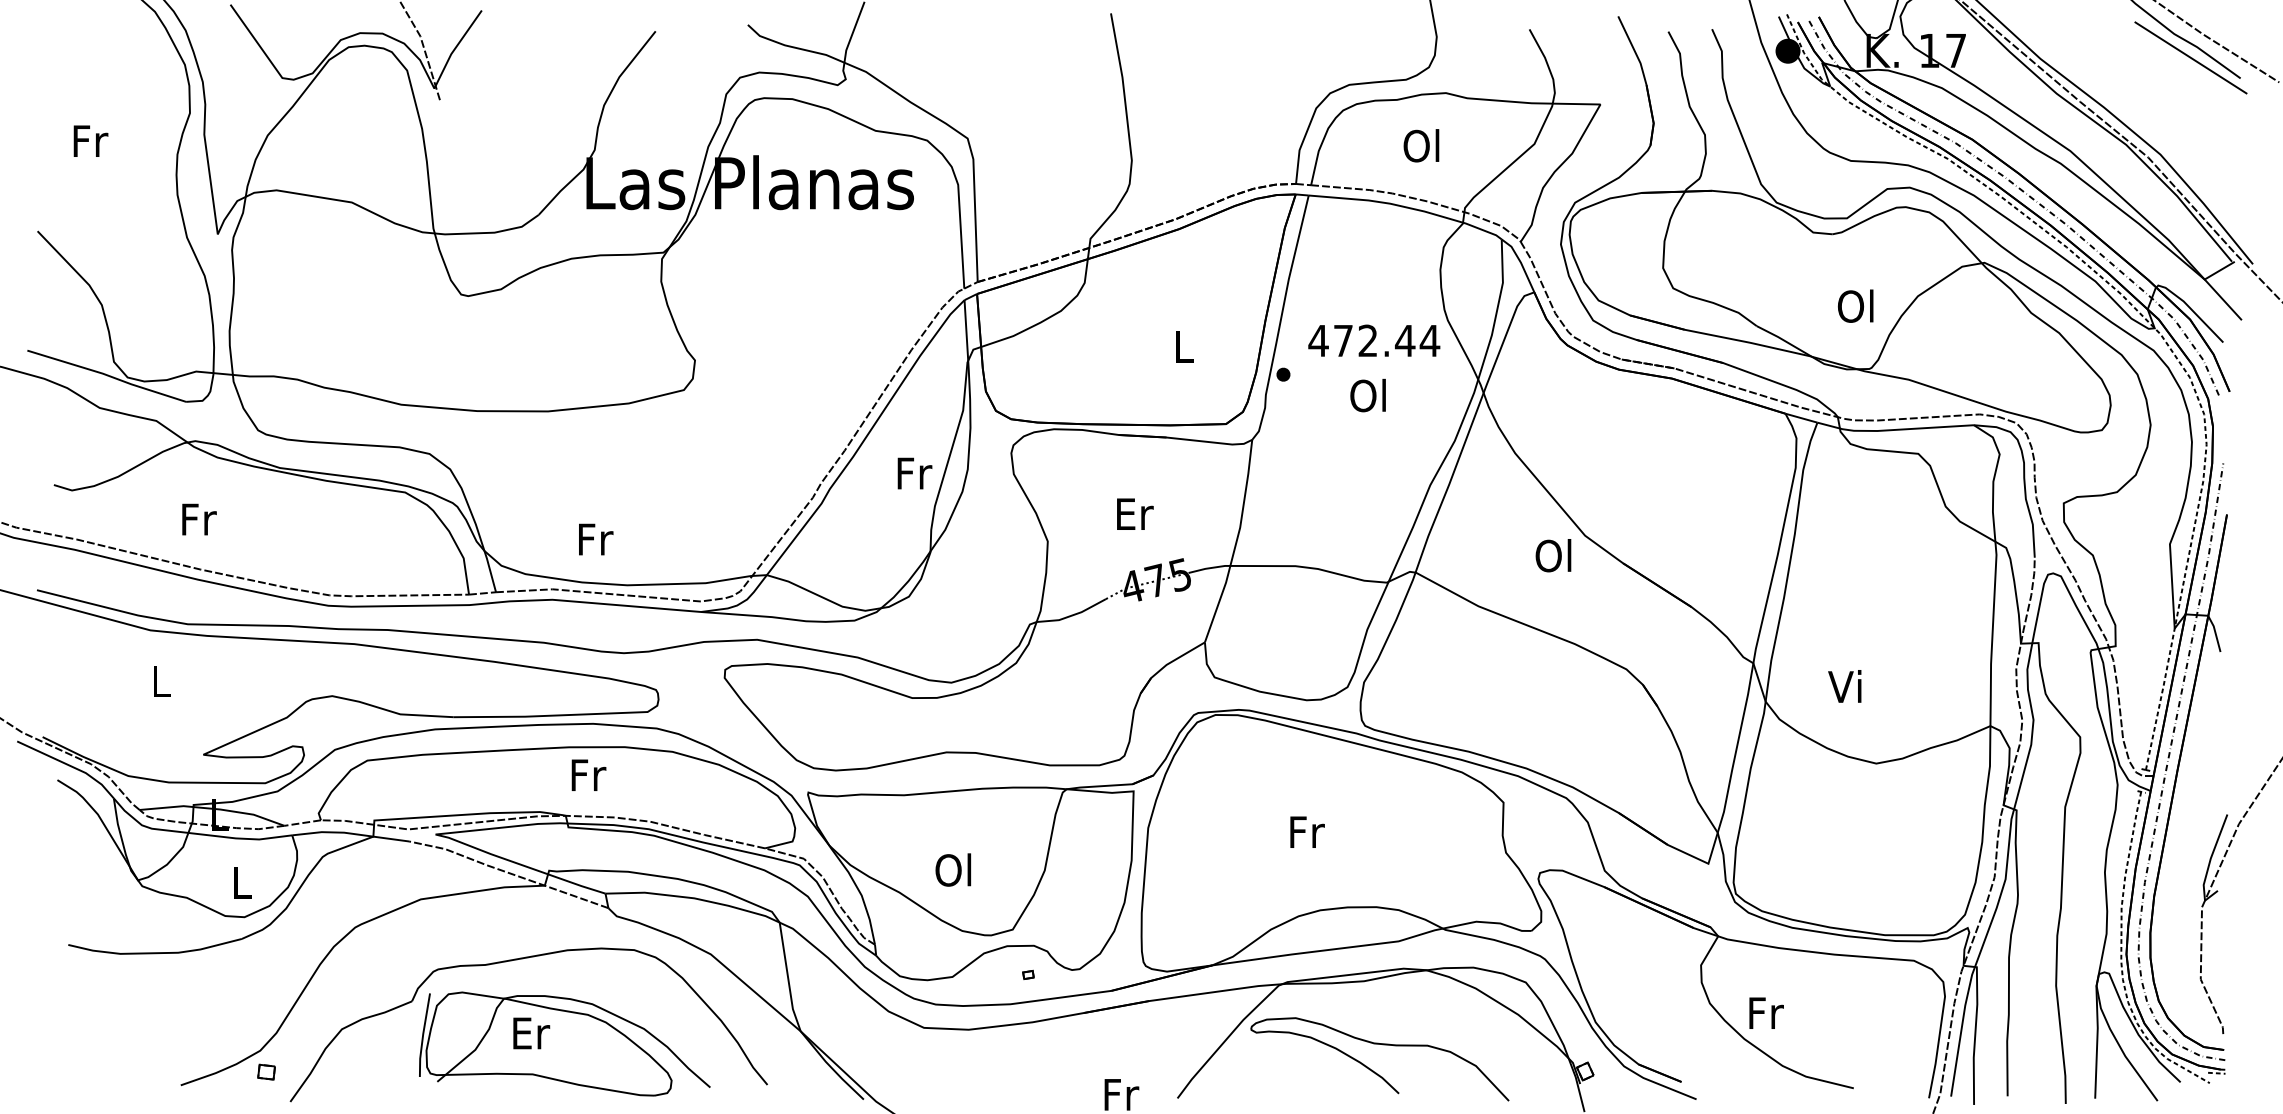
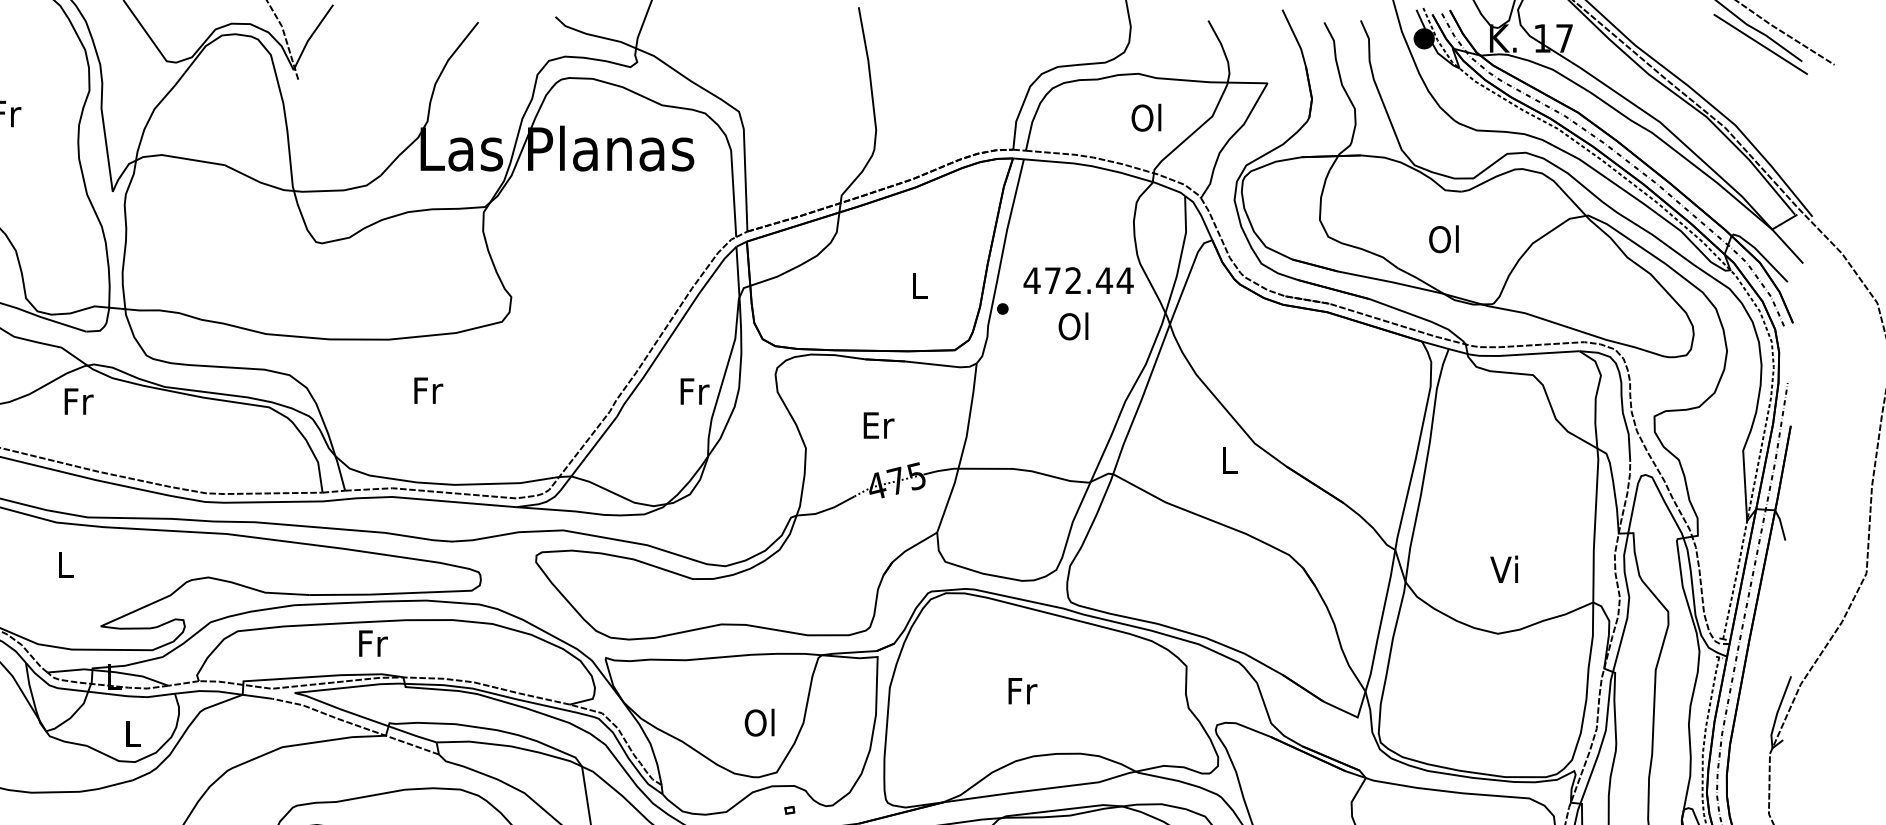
text: (1421, 145) -> (1146, 117), moved
text: (1855, 305) -> (1443, 238), moved
text: (199, 519) -> (79, 401), moved
text: (596, 539) -> (429, 390), moved
text: (1553, 555) -> (1228, 459), Ol -> L
text: (1844, 686) -> (1503, 569), moved
text: (588, 774) -> (373, 642), moved
text: (953, 869) -> (759, 722), moved

